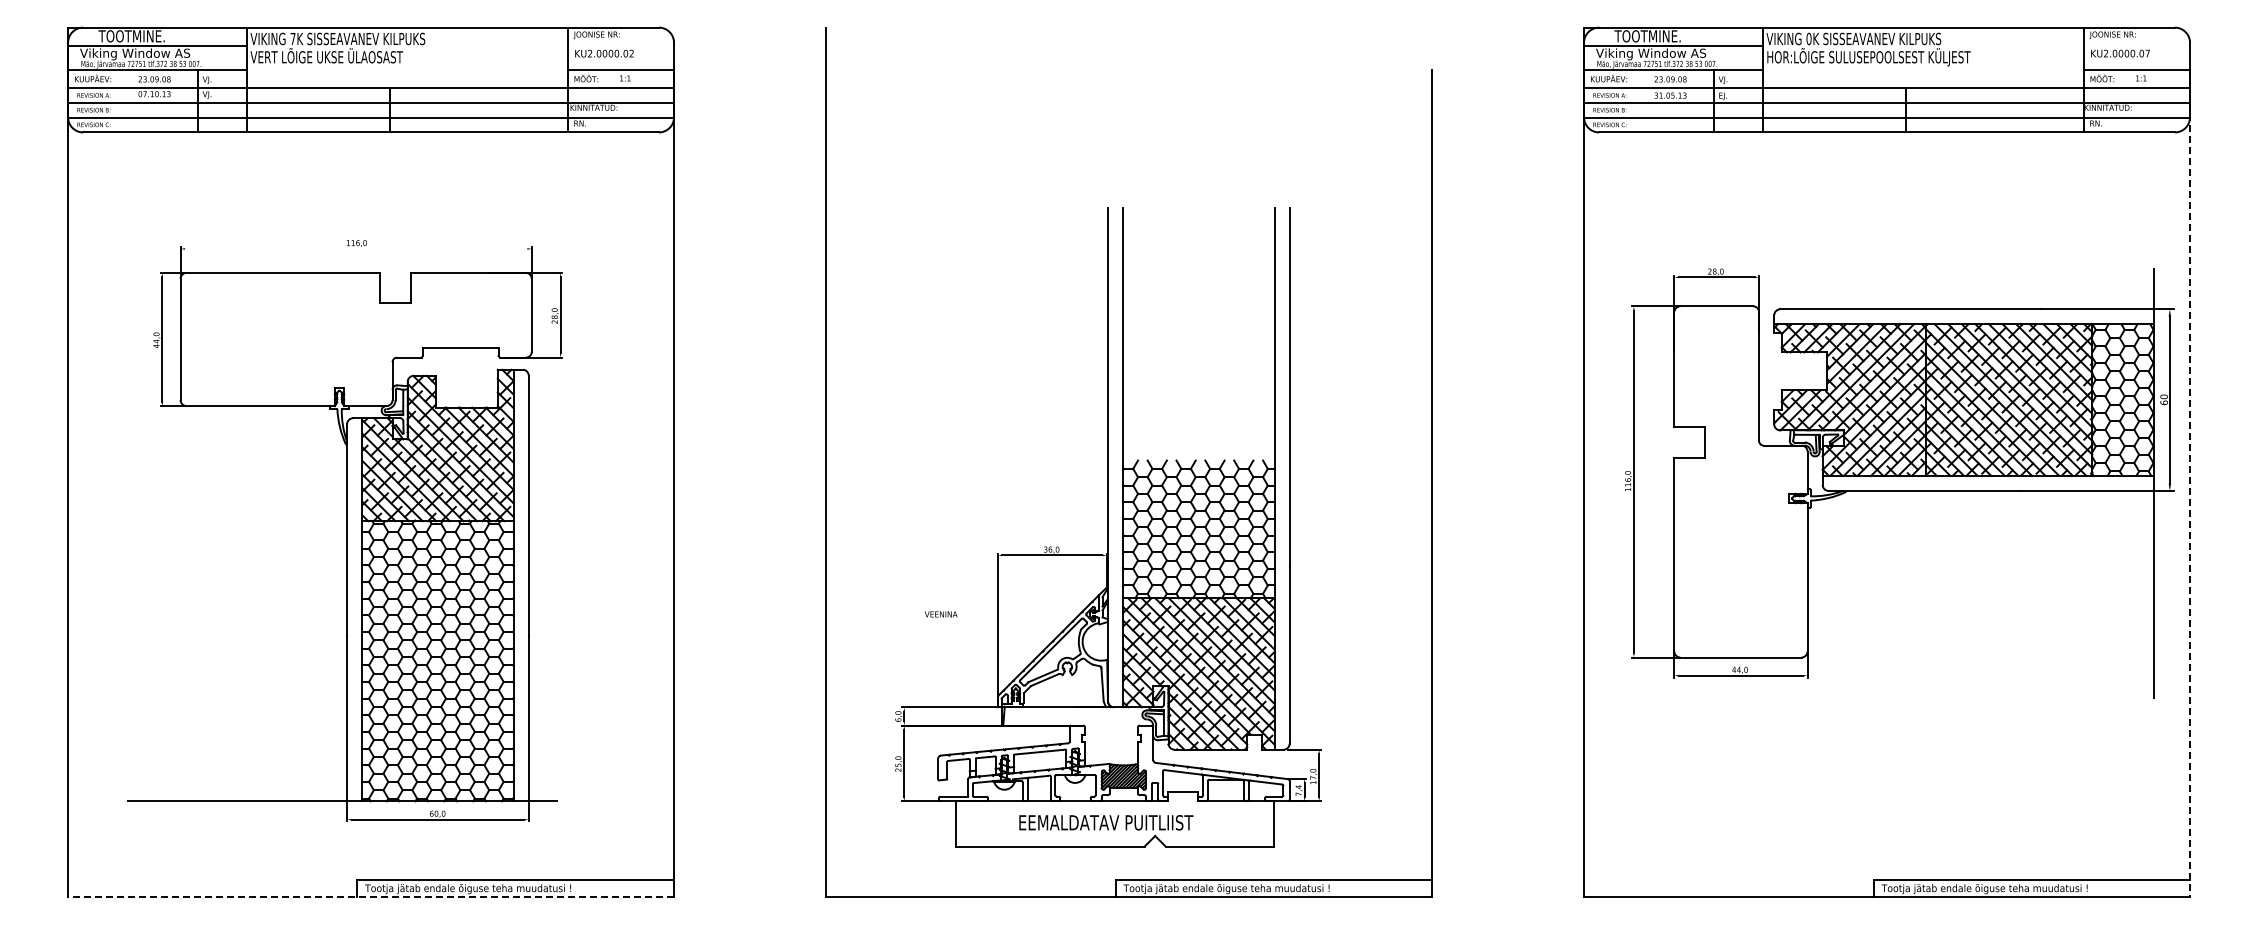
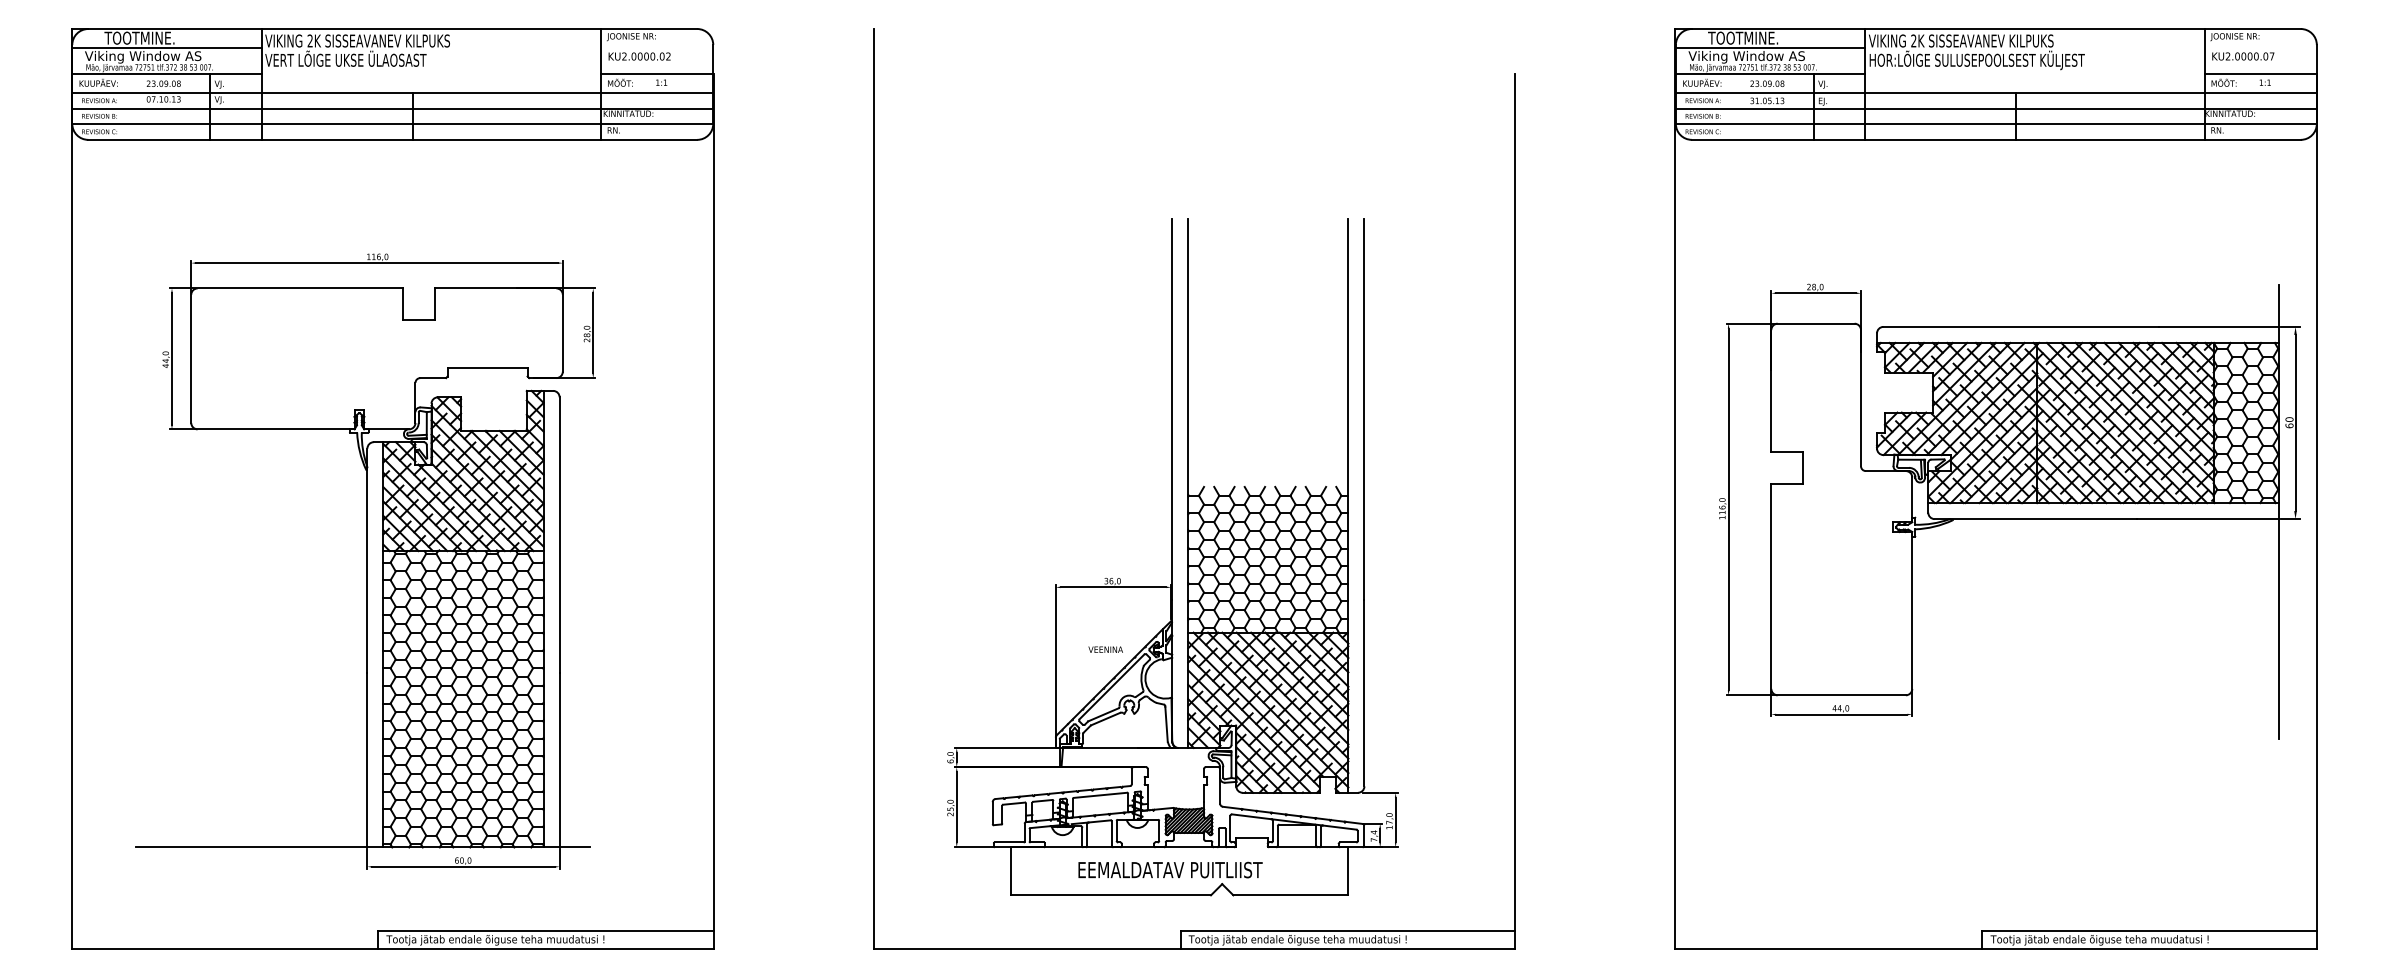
text: (292, 38) -> (309, 40), 7K -> 2K
text: (1808, 38) -> (1913, 40), 0K -> 2K
line: (356, 248) -> (377, 262), added
line: (2190, 484) -> (2317, 512), dashed -> solid
text: (940, 614) -> (1105, 649), moved
line: (370, 897) -> (392, 949), dashed -> solid

